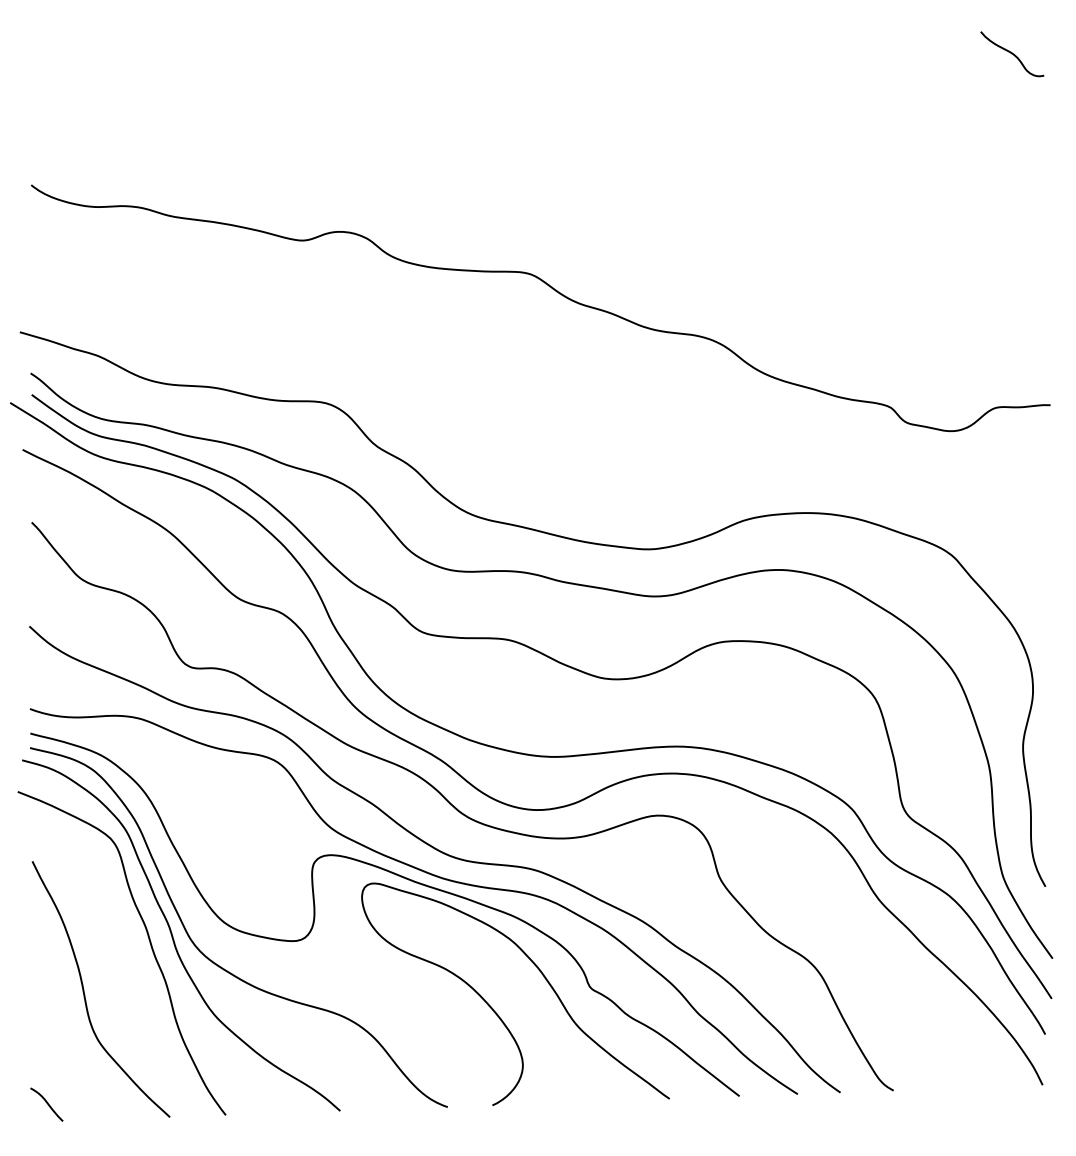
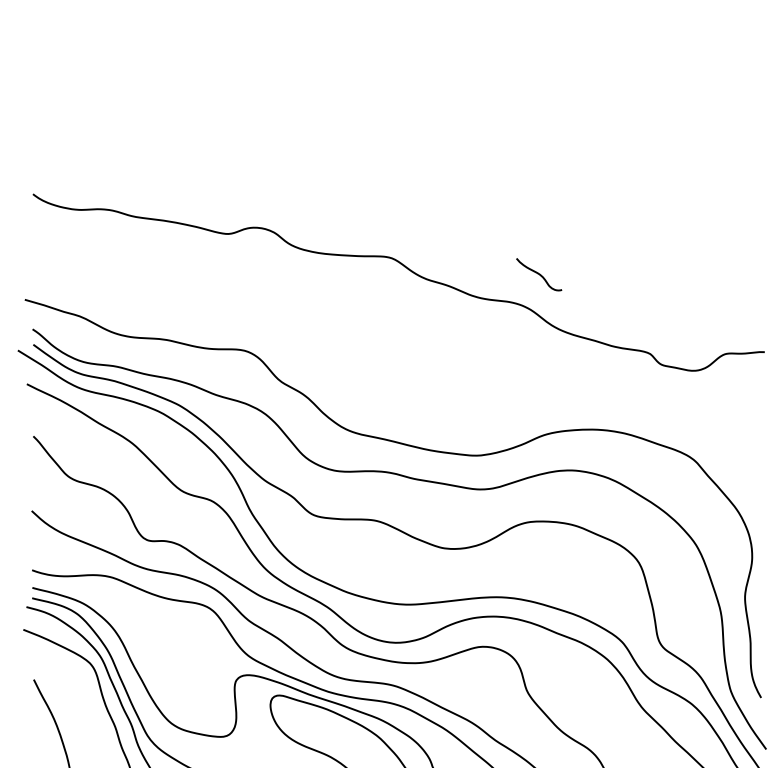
curve: (1012, 54) -> (539, 274), moved

